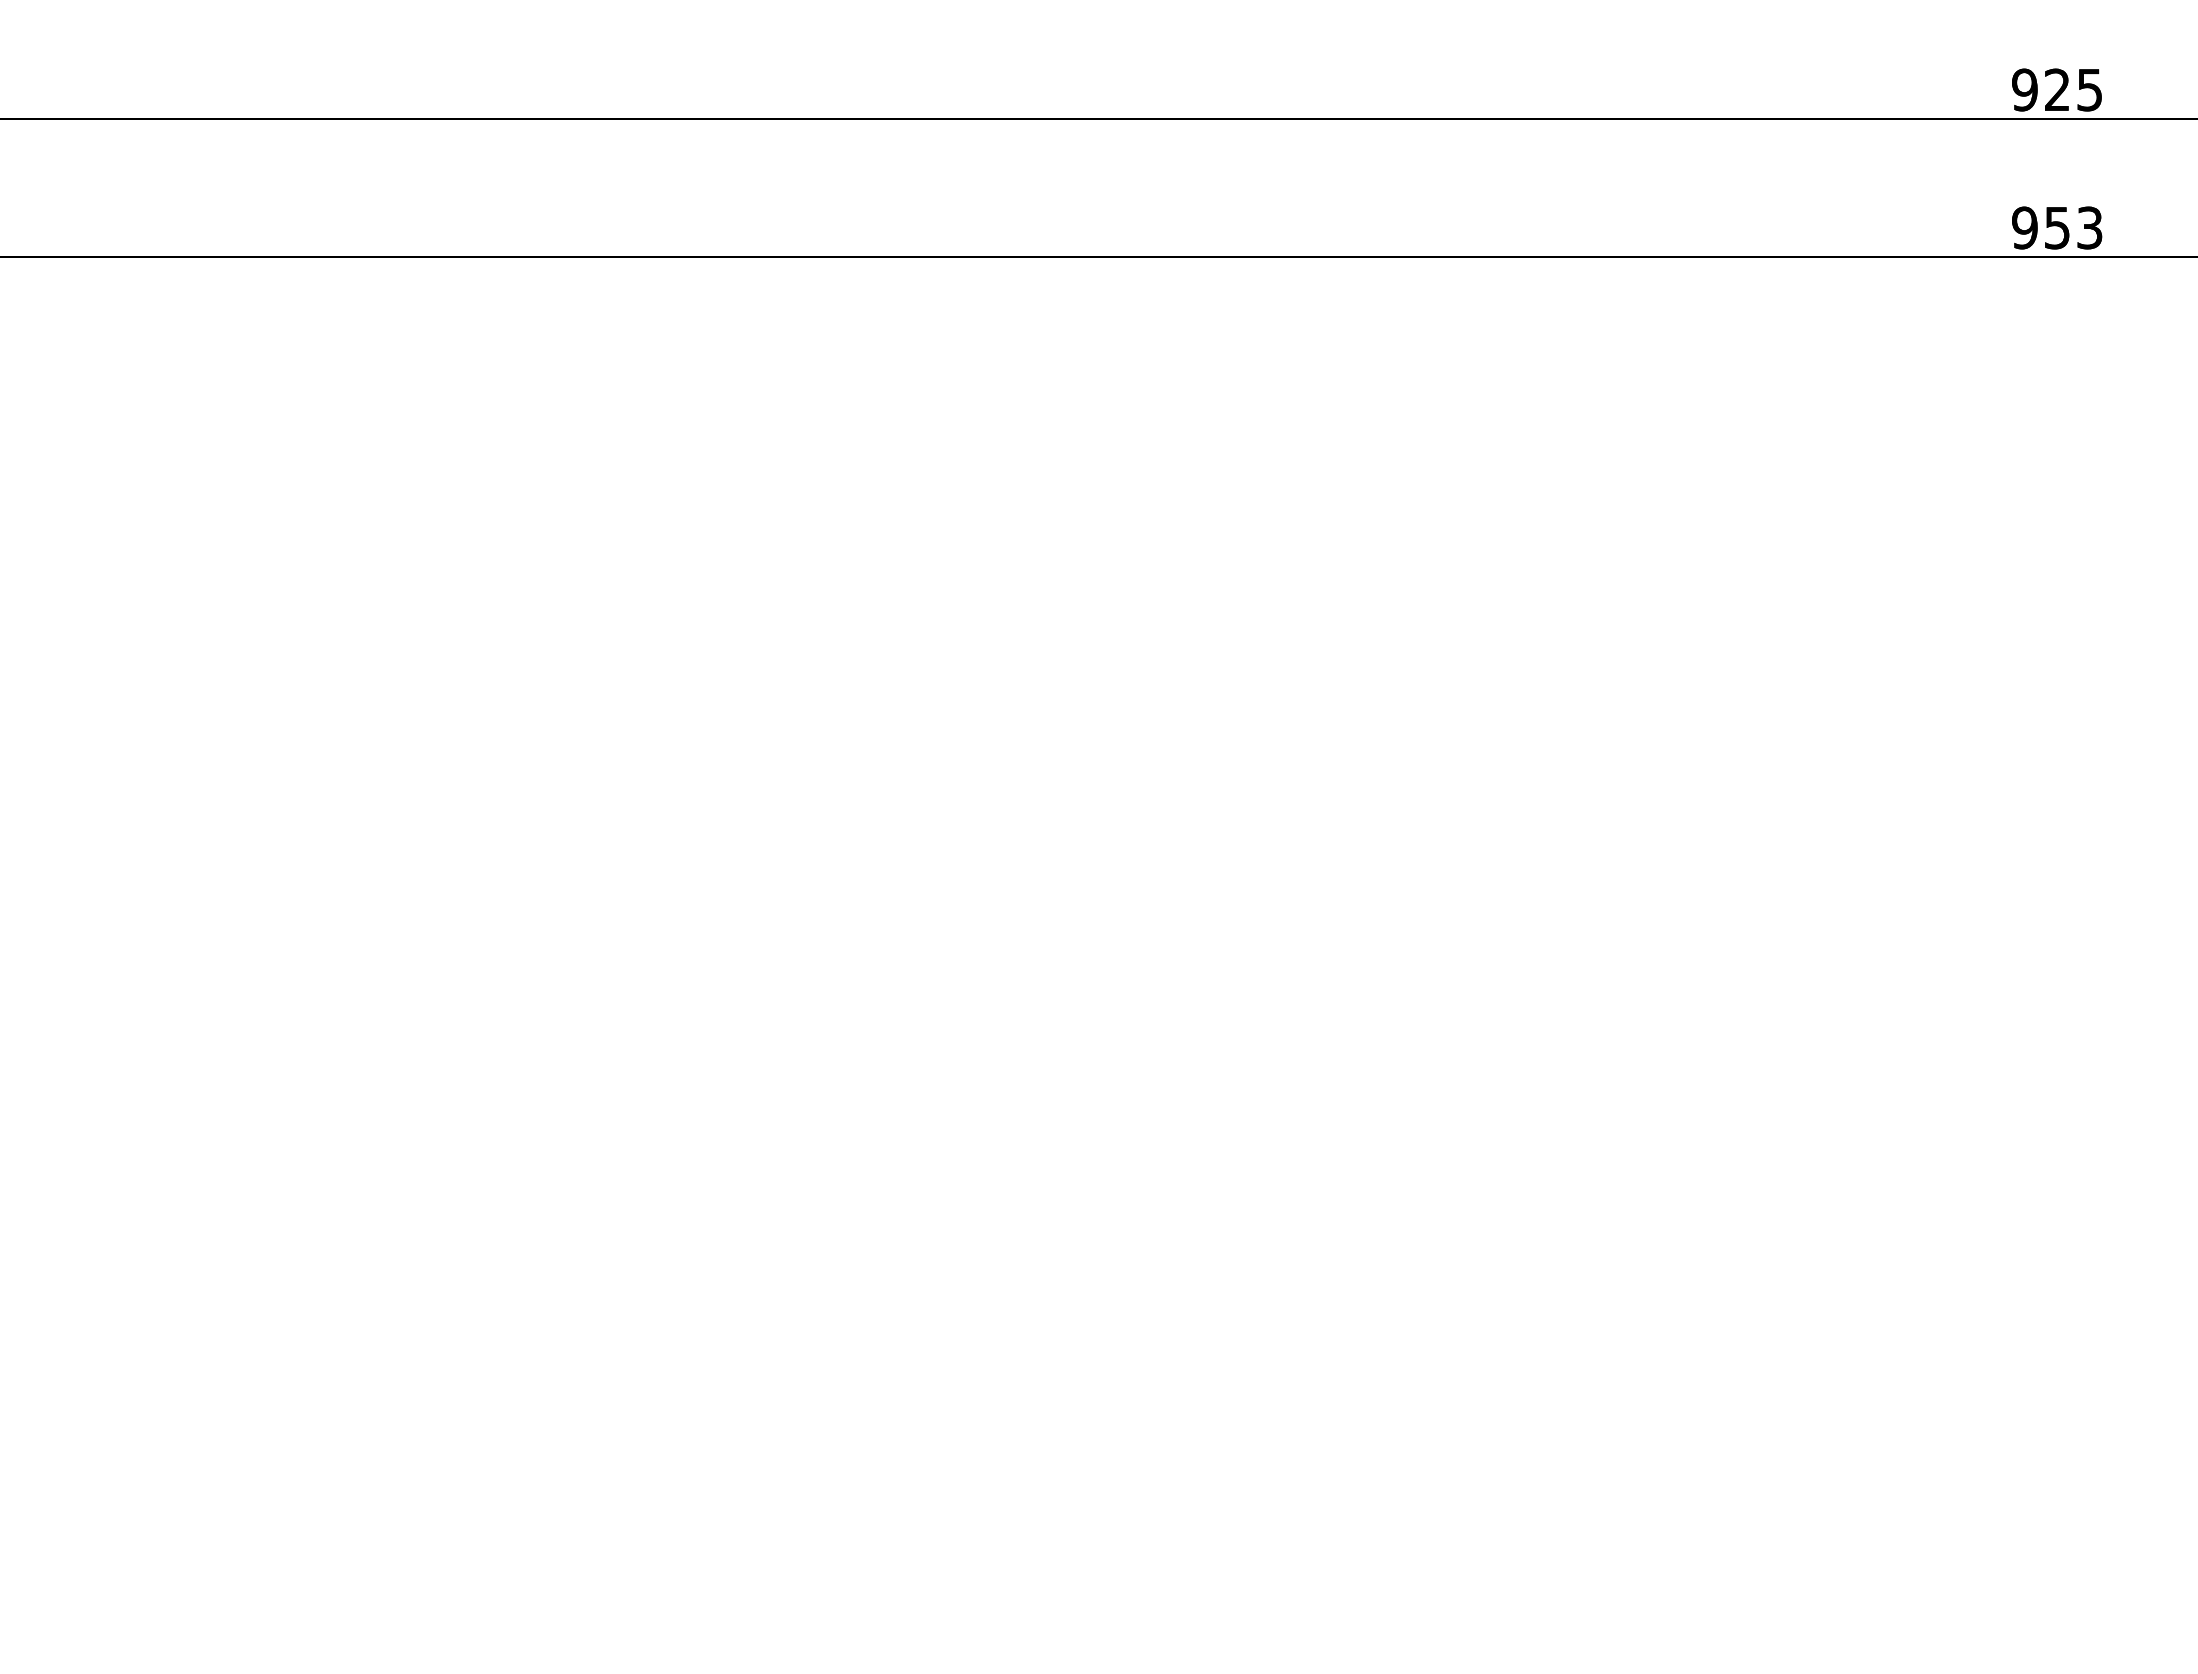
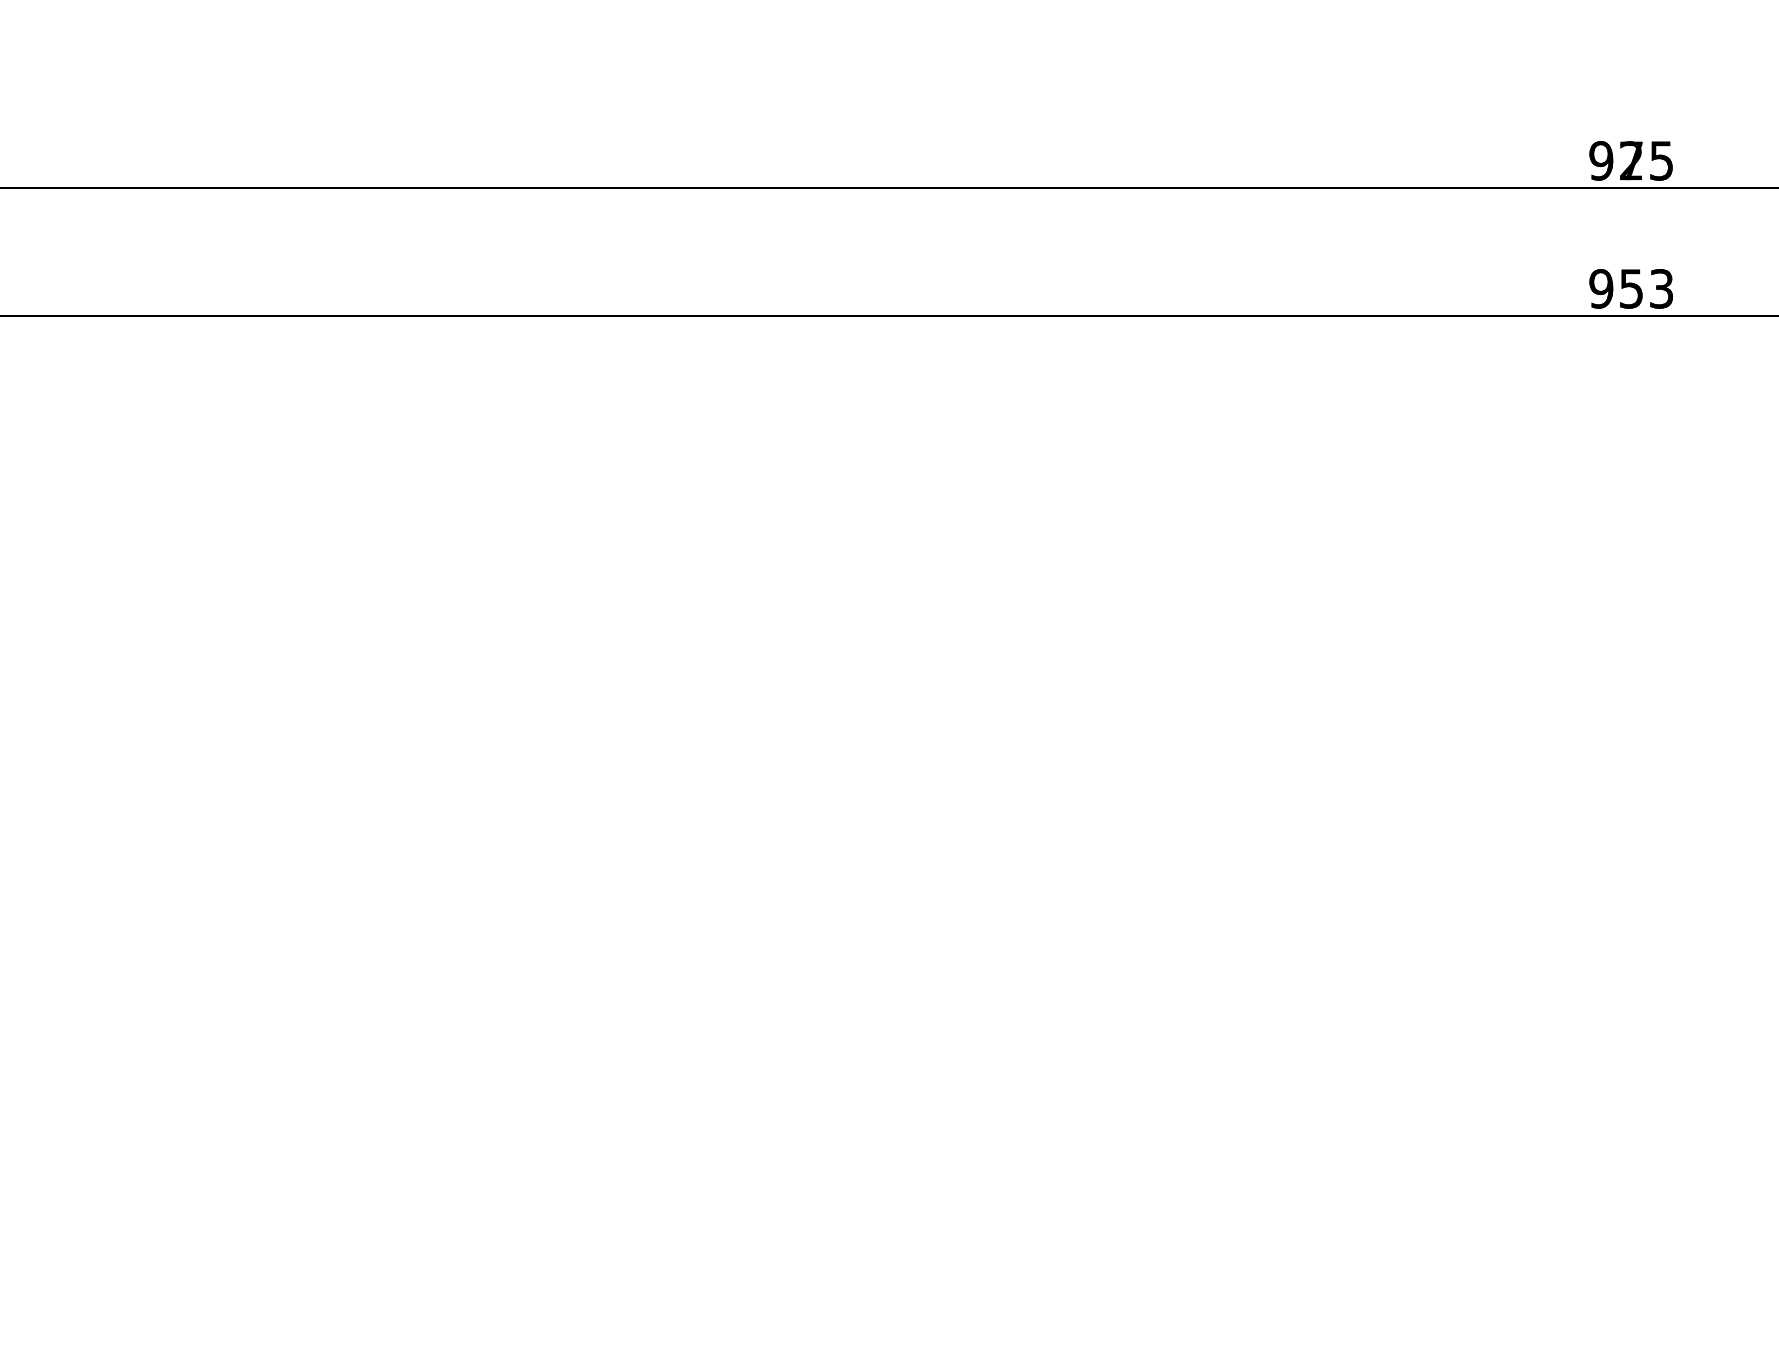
text: (2057, 89) -> (1631, 160), 925 -> 975

